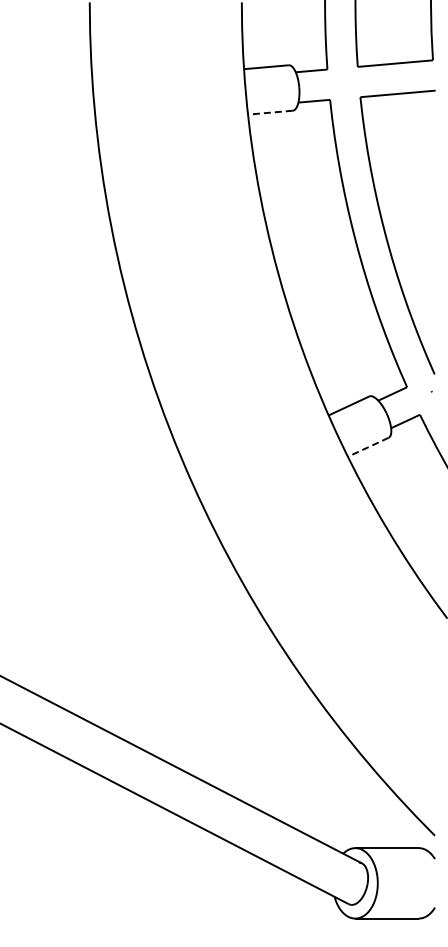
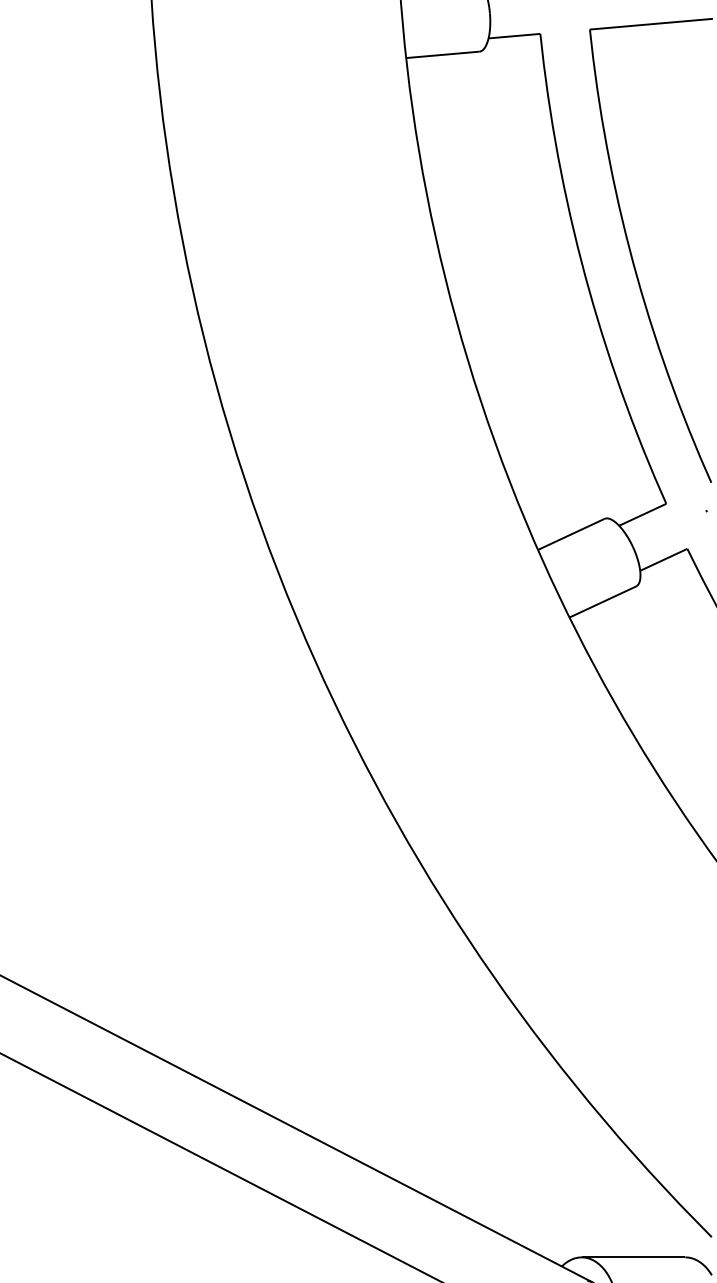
line: (269, 112) -> (441, 54), dashed -> solid
line: (367, 447) -> (601, 602), dashed -> solid

